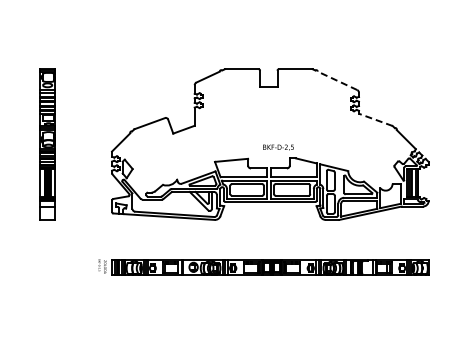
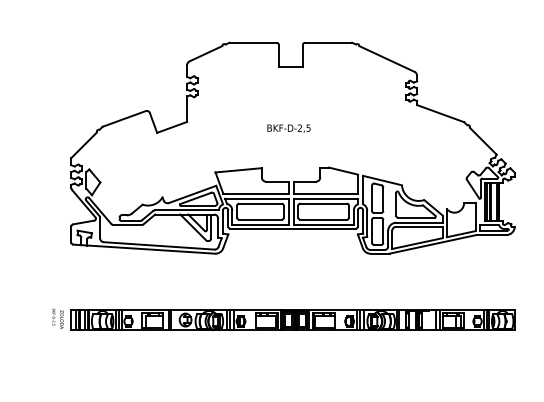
line: (337, 80) -> (386, 58), dashed -> solid
line: (375, 119) -> (440, 113), dashed -> solid
text: (278, 147) -> (289, 128), moved

